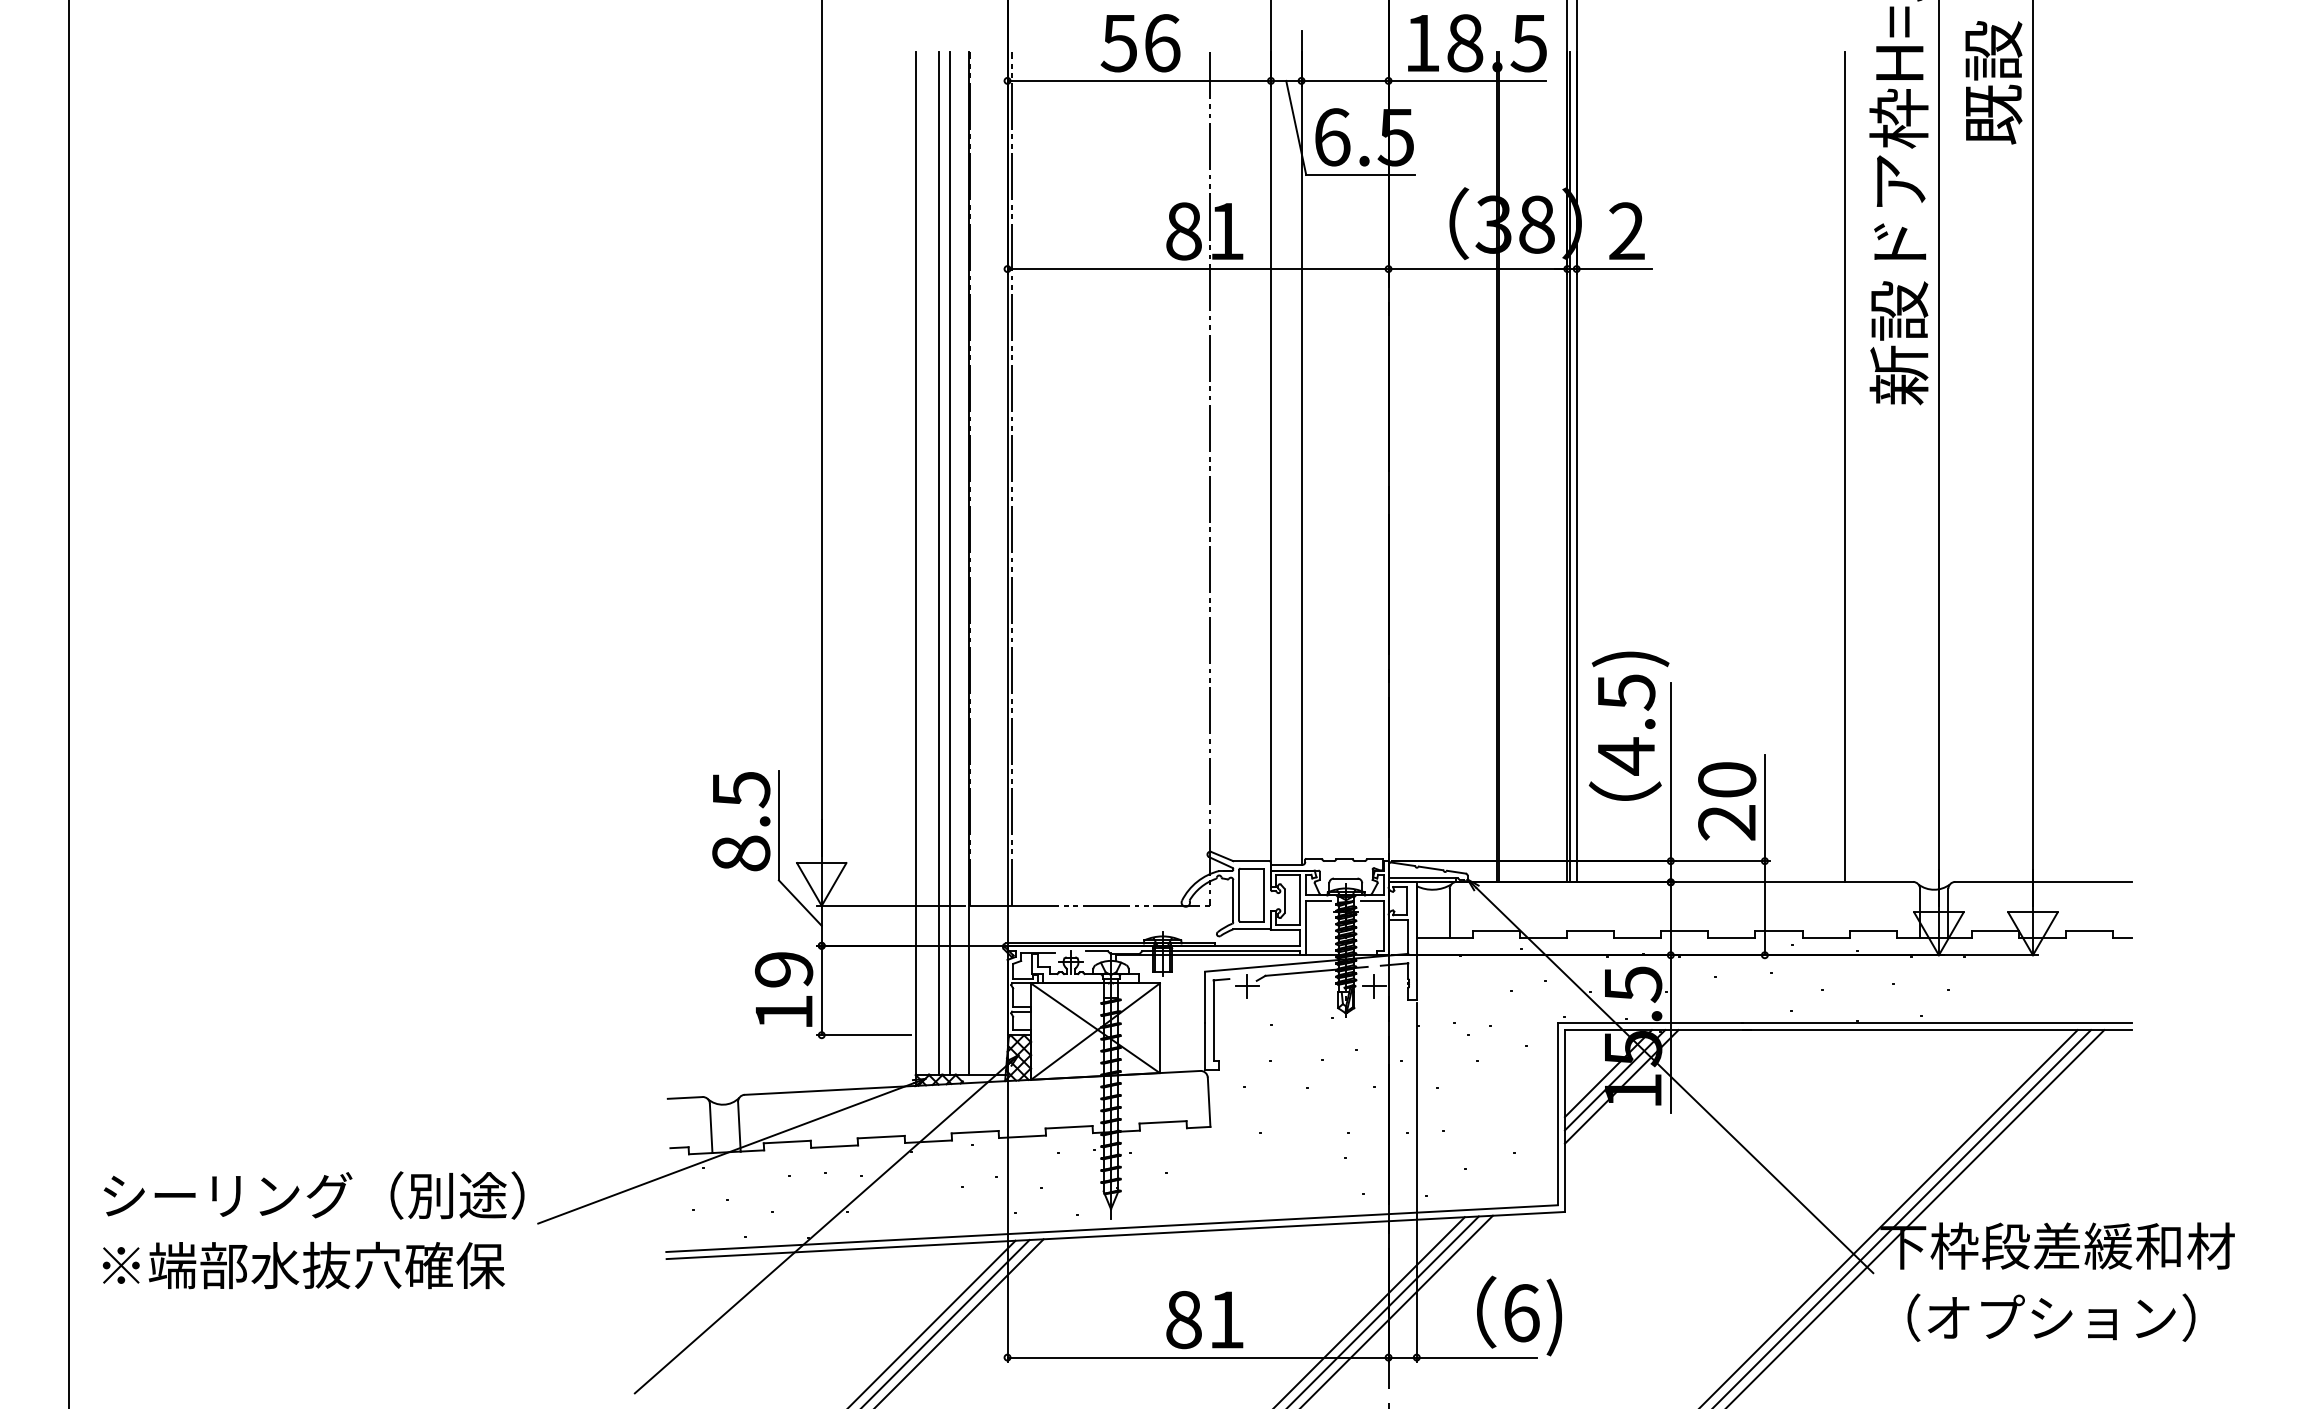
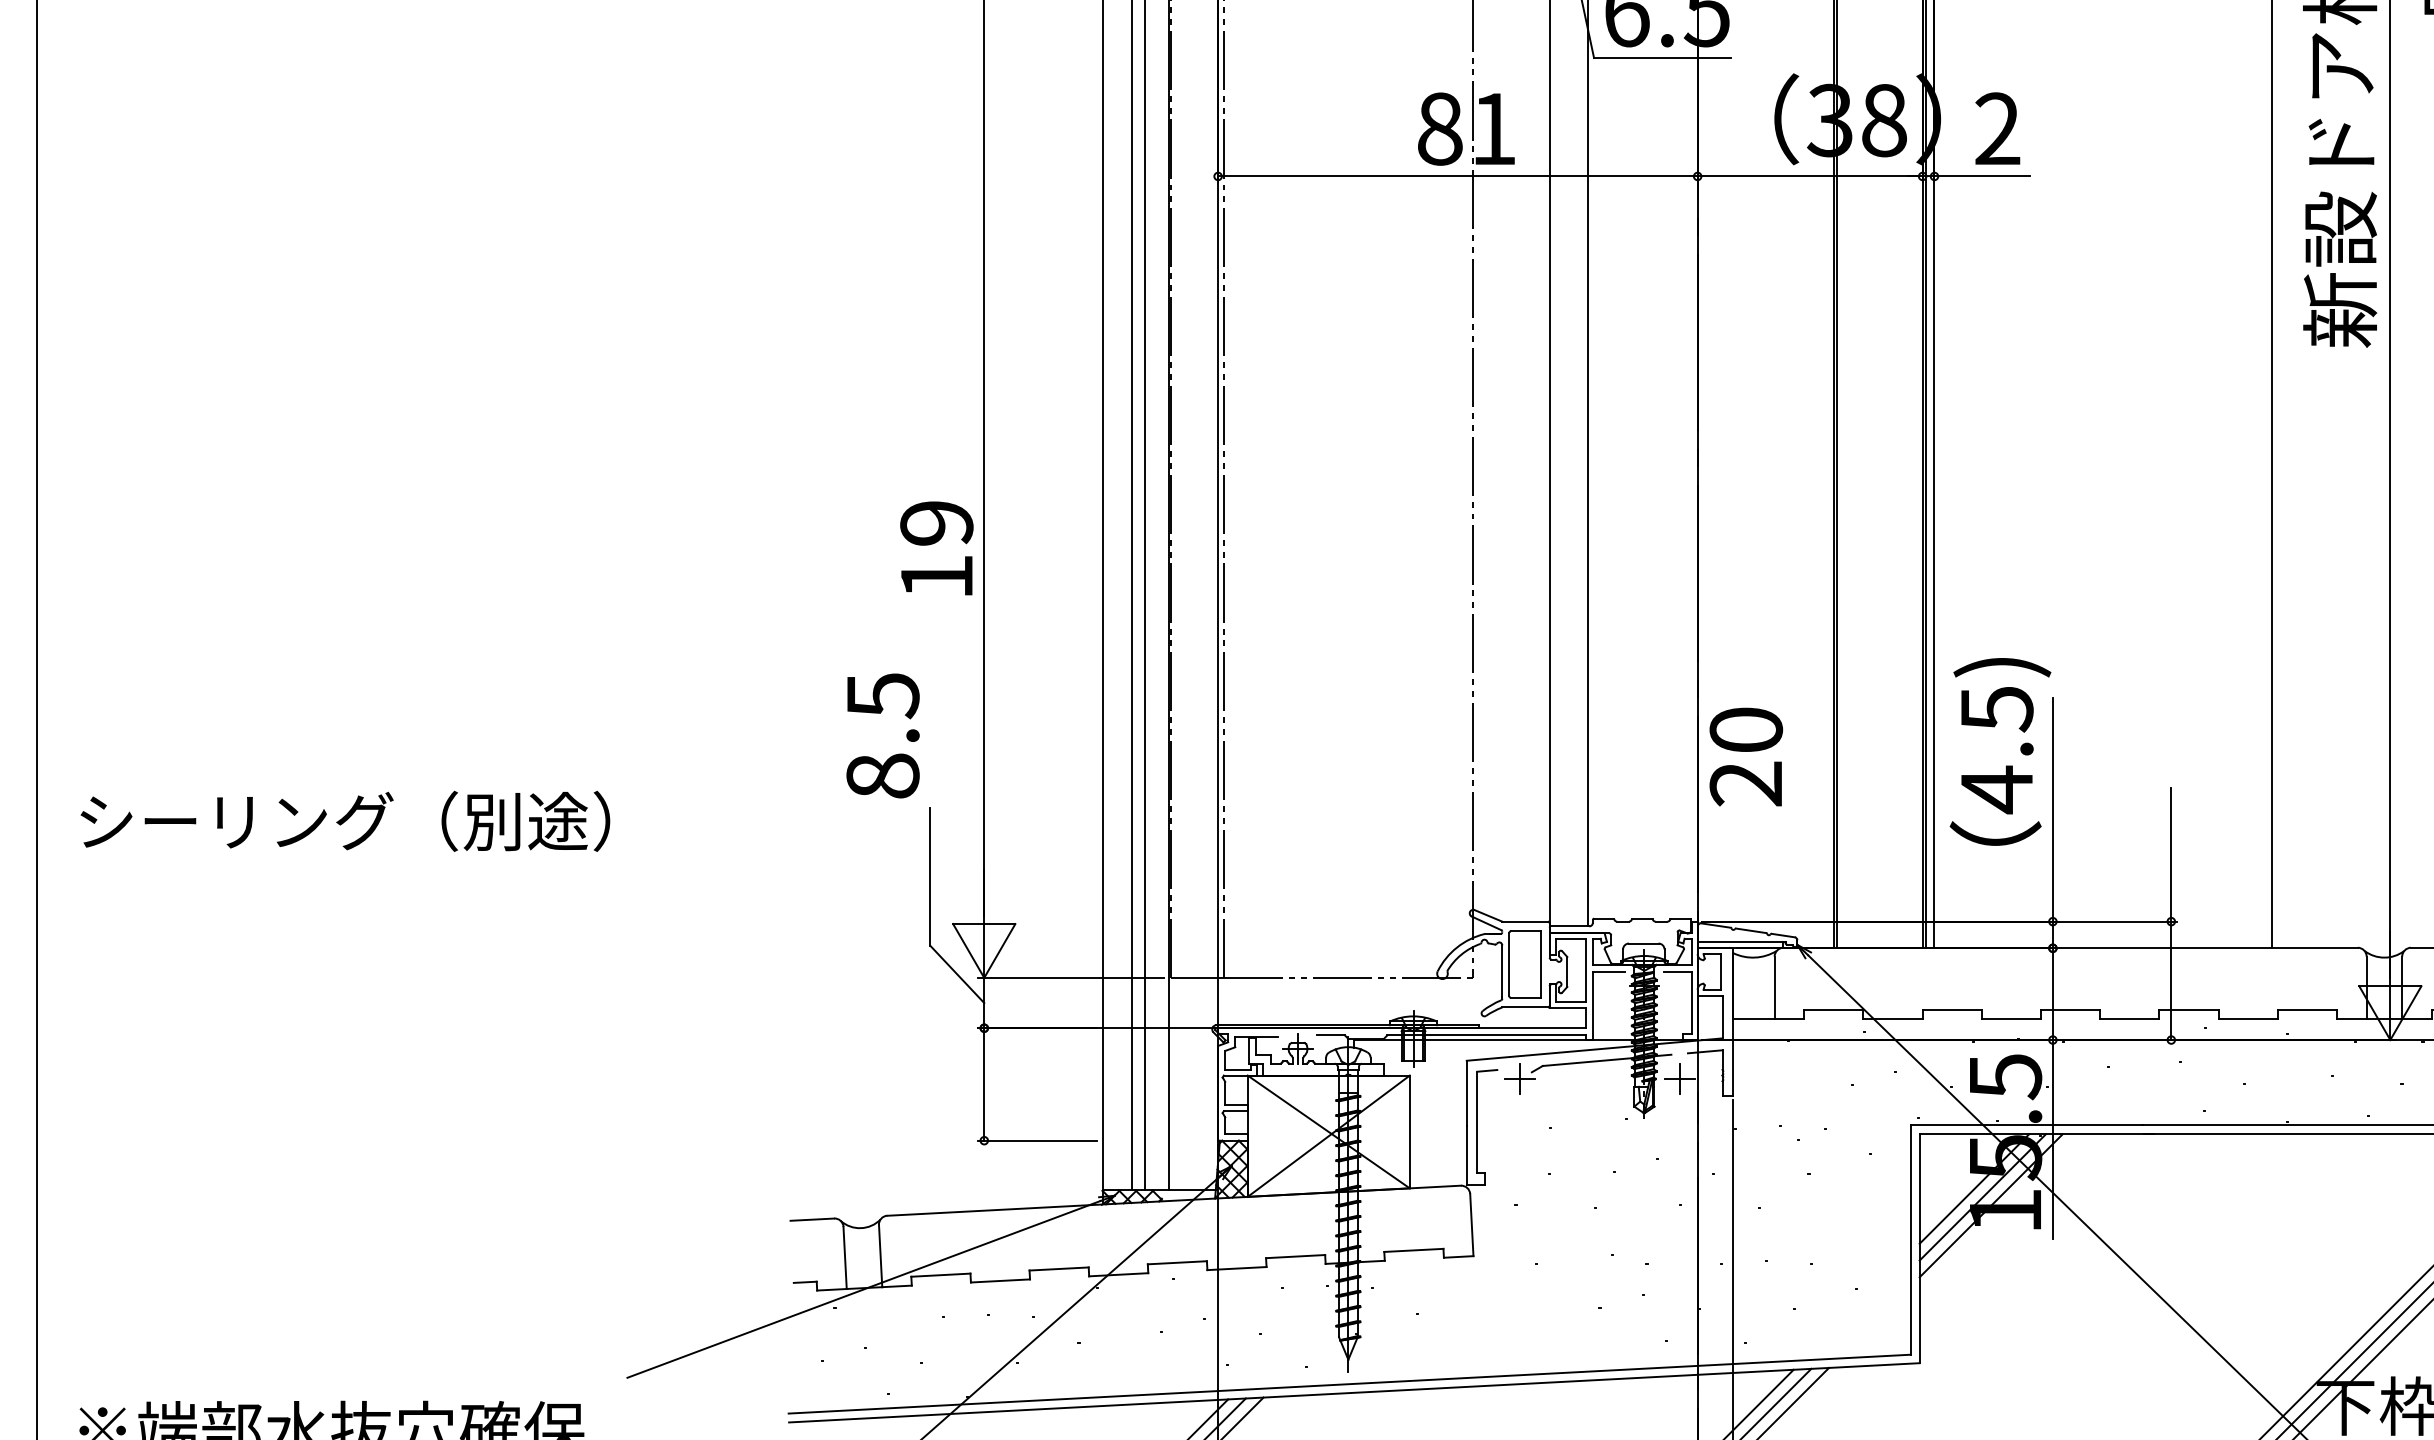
text: (1727, 801) -> (1746, 757), moved
text: (741, 821) -> (883, 735), moved
text: (784, 989) -> (937, 548), moved
text: (313, 1195) -> (344, 821), moved

